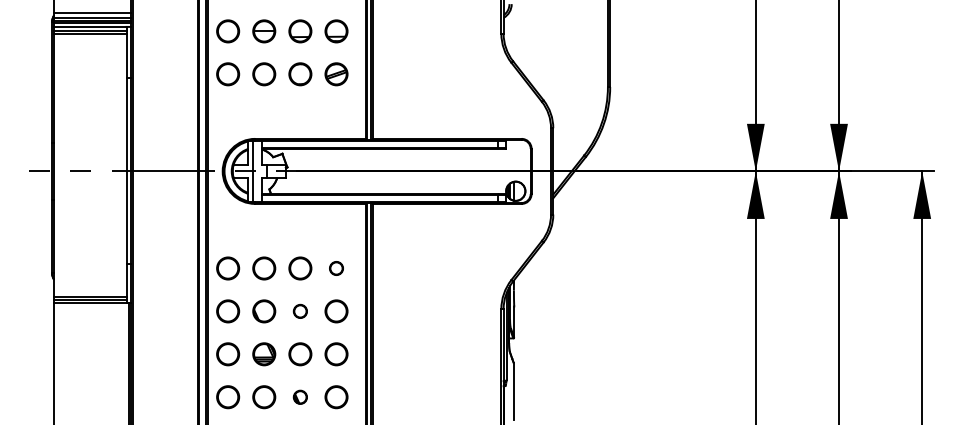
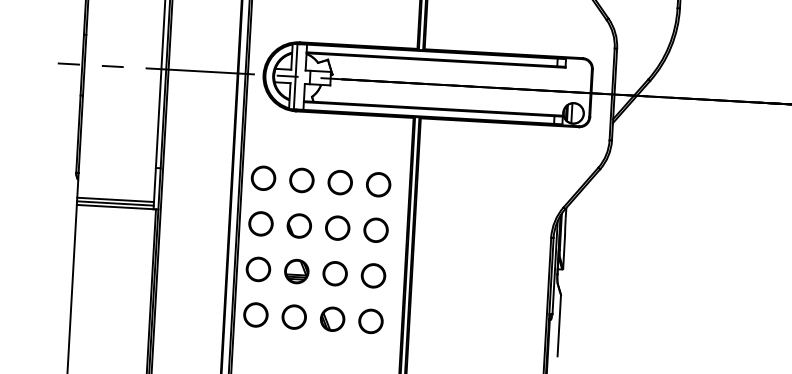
circle: (336, 268) -> (378, 184), size x1.67
circle: (300, 311) -> (337, 228), size x1.67
part: (300, 397) -> (332, 319), size x1.67

